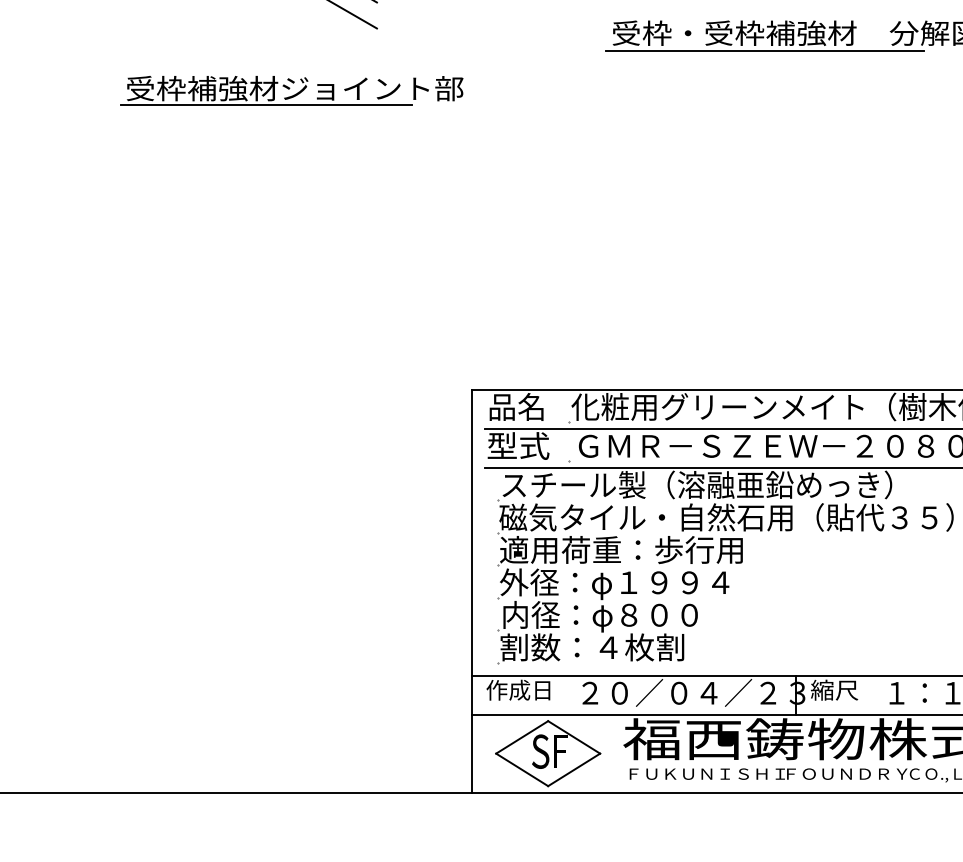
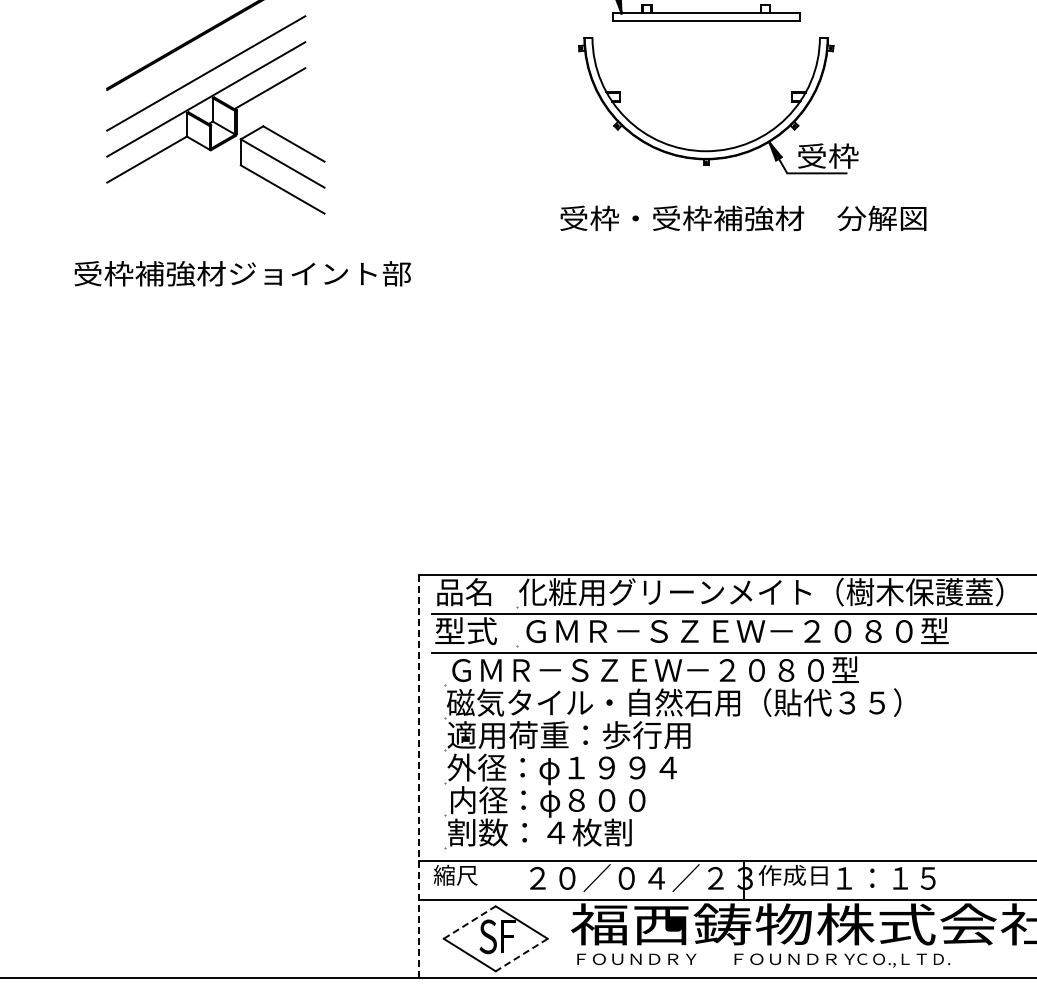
line: (764, 50) -> (712, 235), removed
line: (265, 105) -> (213, 290), removed
text: (706, 484) -> (654, 669), スチール製（溶融亜鉛めっき） -> ＧＭＲ－ＳＺＥＷ－２０８０型
line: (471, 590) -> (419, 775), solid -> dashed
text: (517, 689) -> (465, 874), 作成日 -> 縮尺
text: (844, 689) -> (792, 874), 縮尺 -> 作成日
line: (521, 737) -> (469, 922), solid -> dashed
line: (573, 770) -> (521, 955), solid -> dashed
text: (714, 774) -> (662, 959), ＦＵＫＵＮＩＳＨＩ -> ＦＯＵＮＤＲＹ

